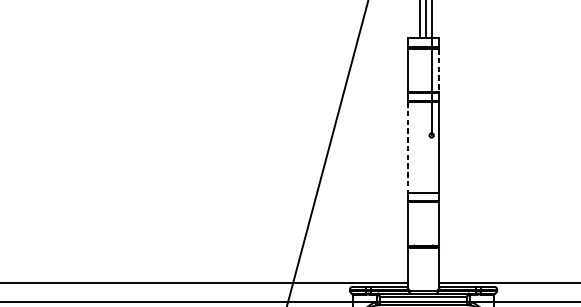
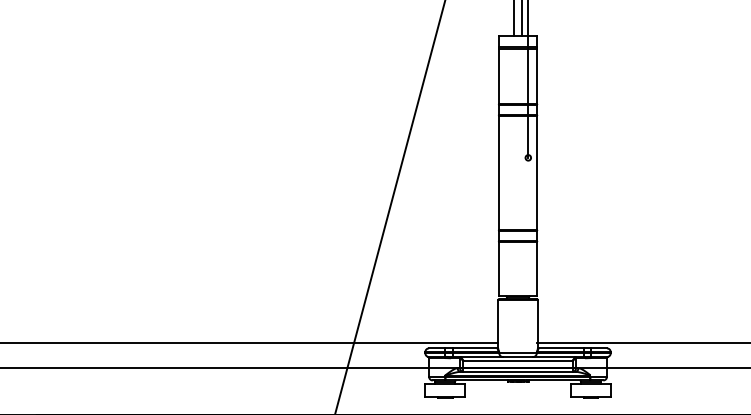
line: (438, 70) -> (537, 76), dashed -> solid
line: (408, 147) -> (498, 172), dashed -> solid

